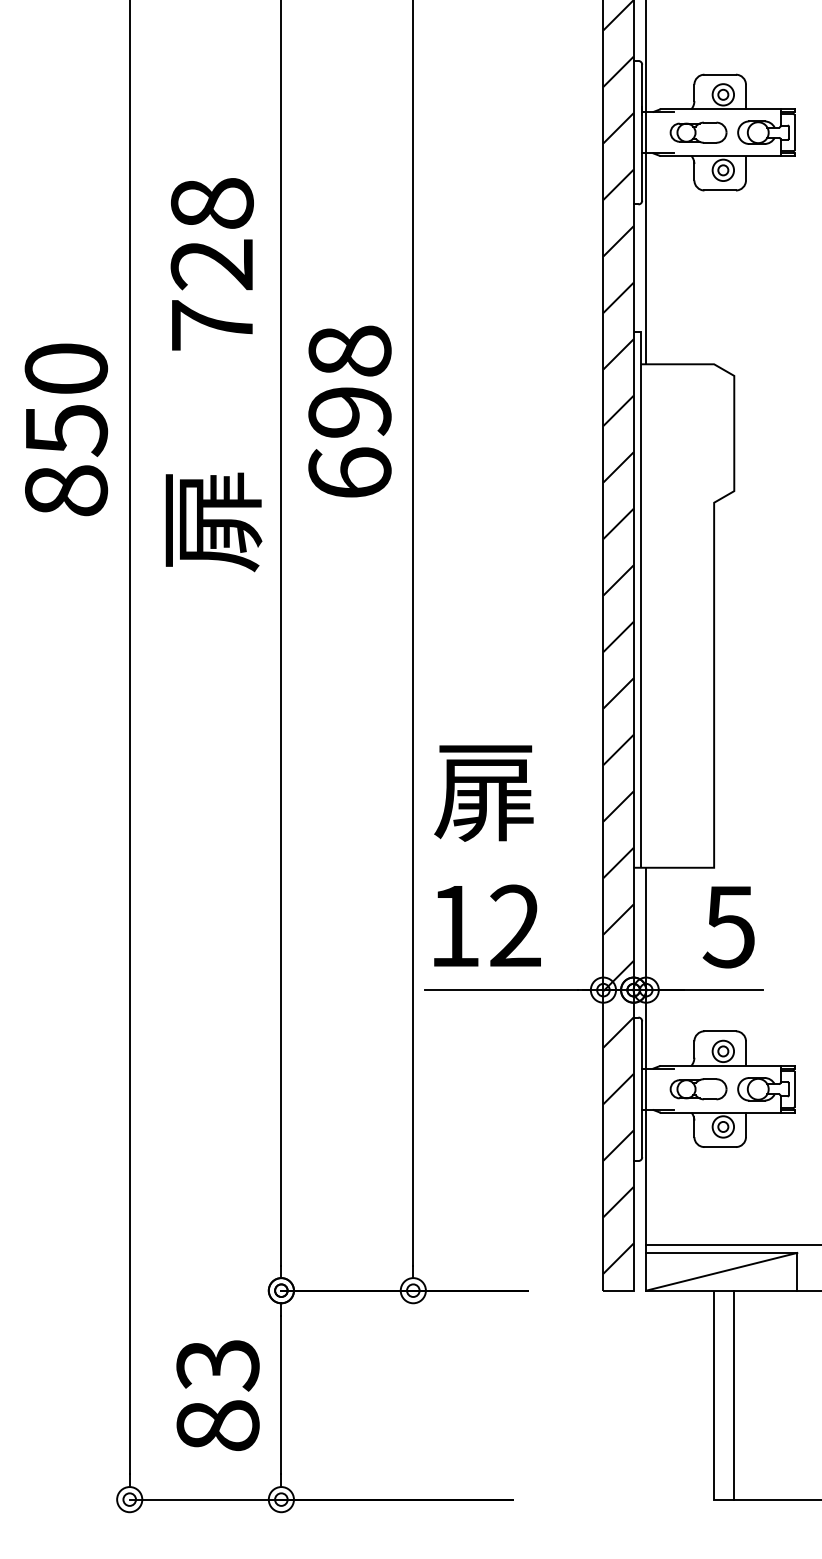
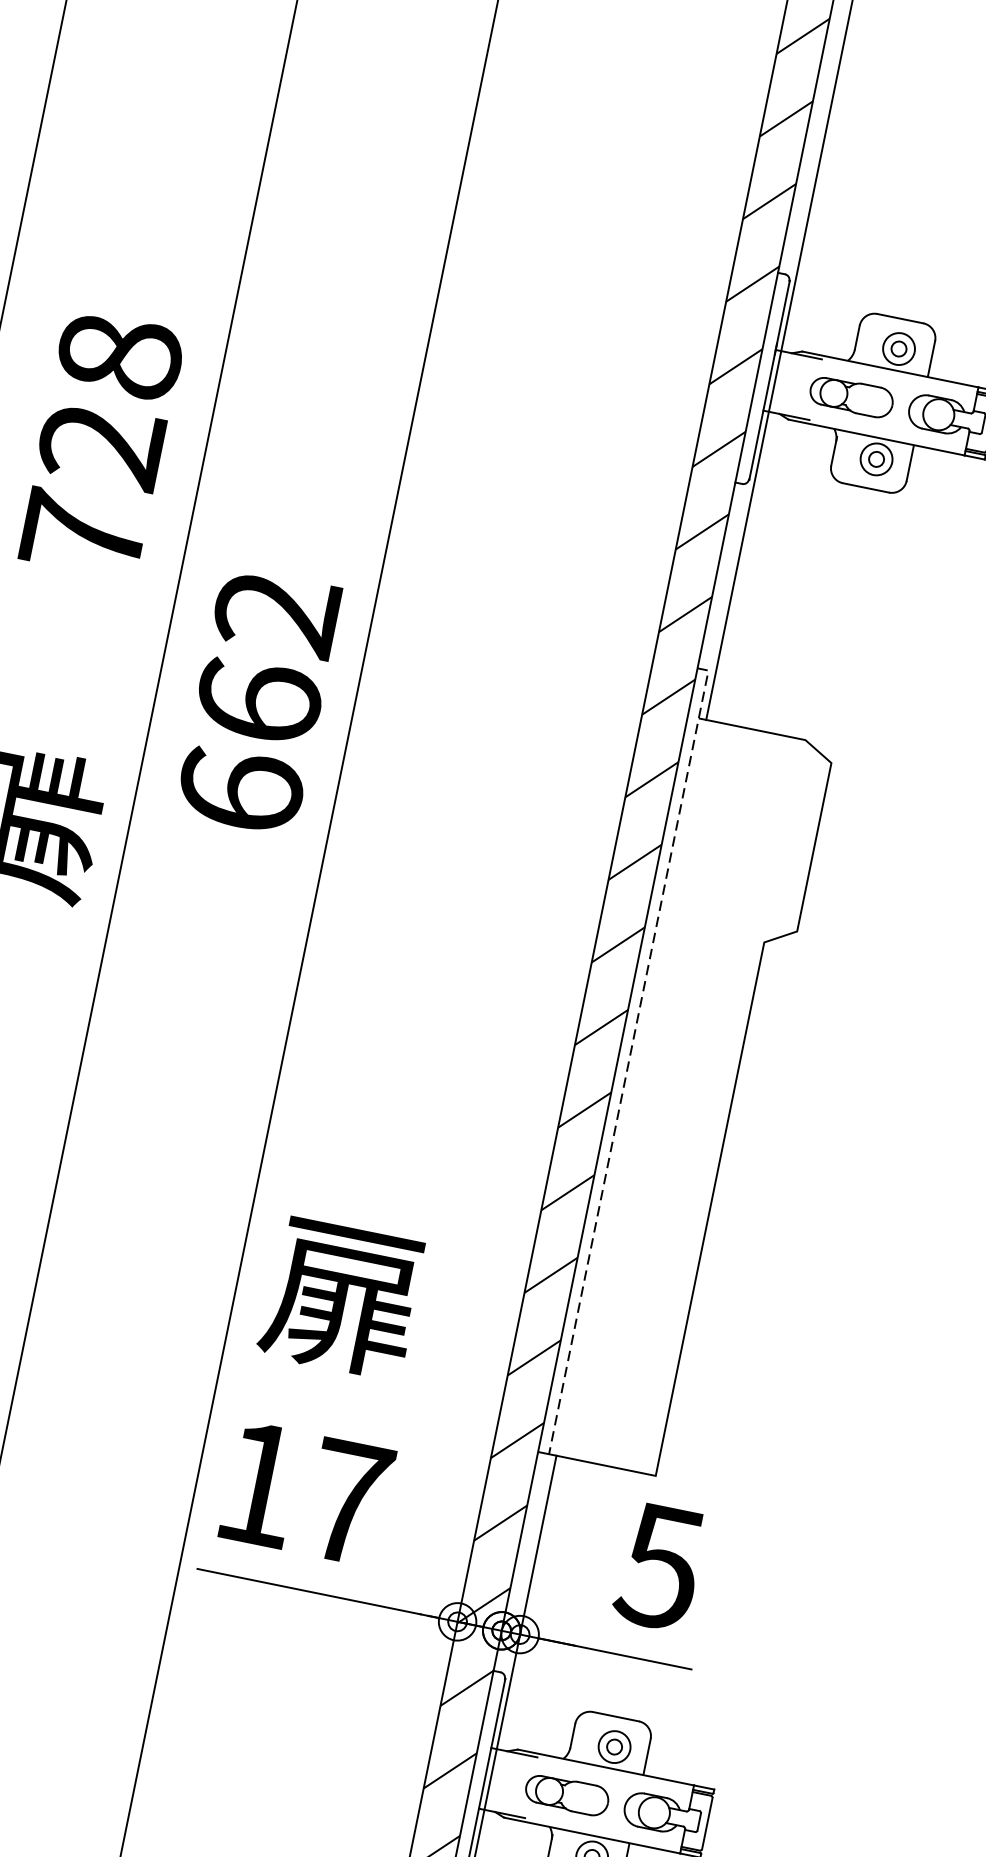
text: (349, 381) -> (267, 656), 698 -> 662
line: (641, 595) -> (630, 1056), solid -> dashed
text: (515, 925) -> (348, 1501), 12 -> 17

